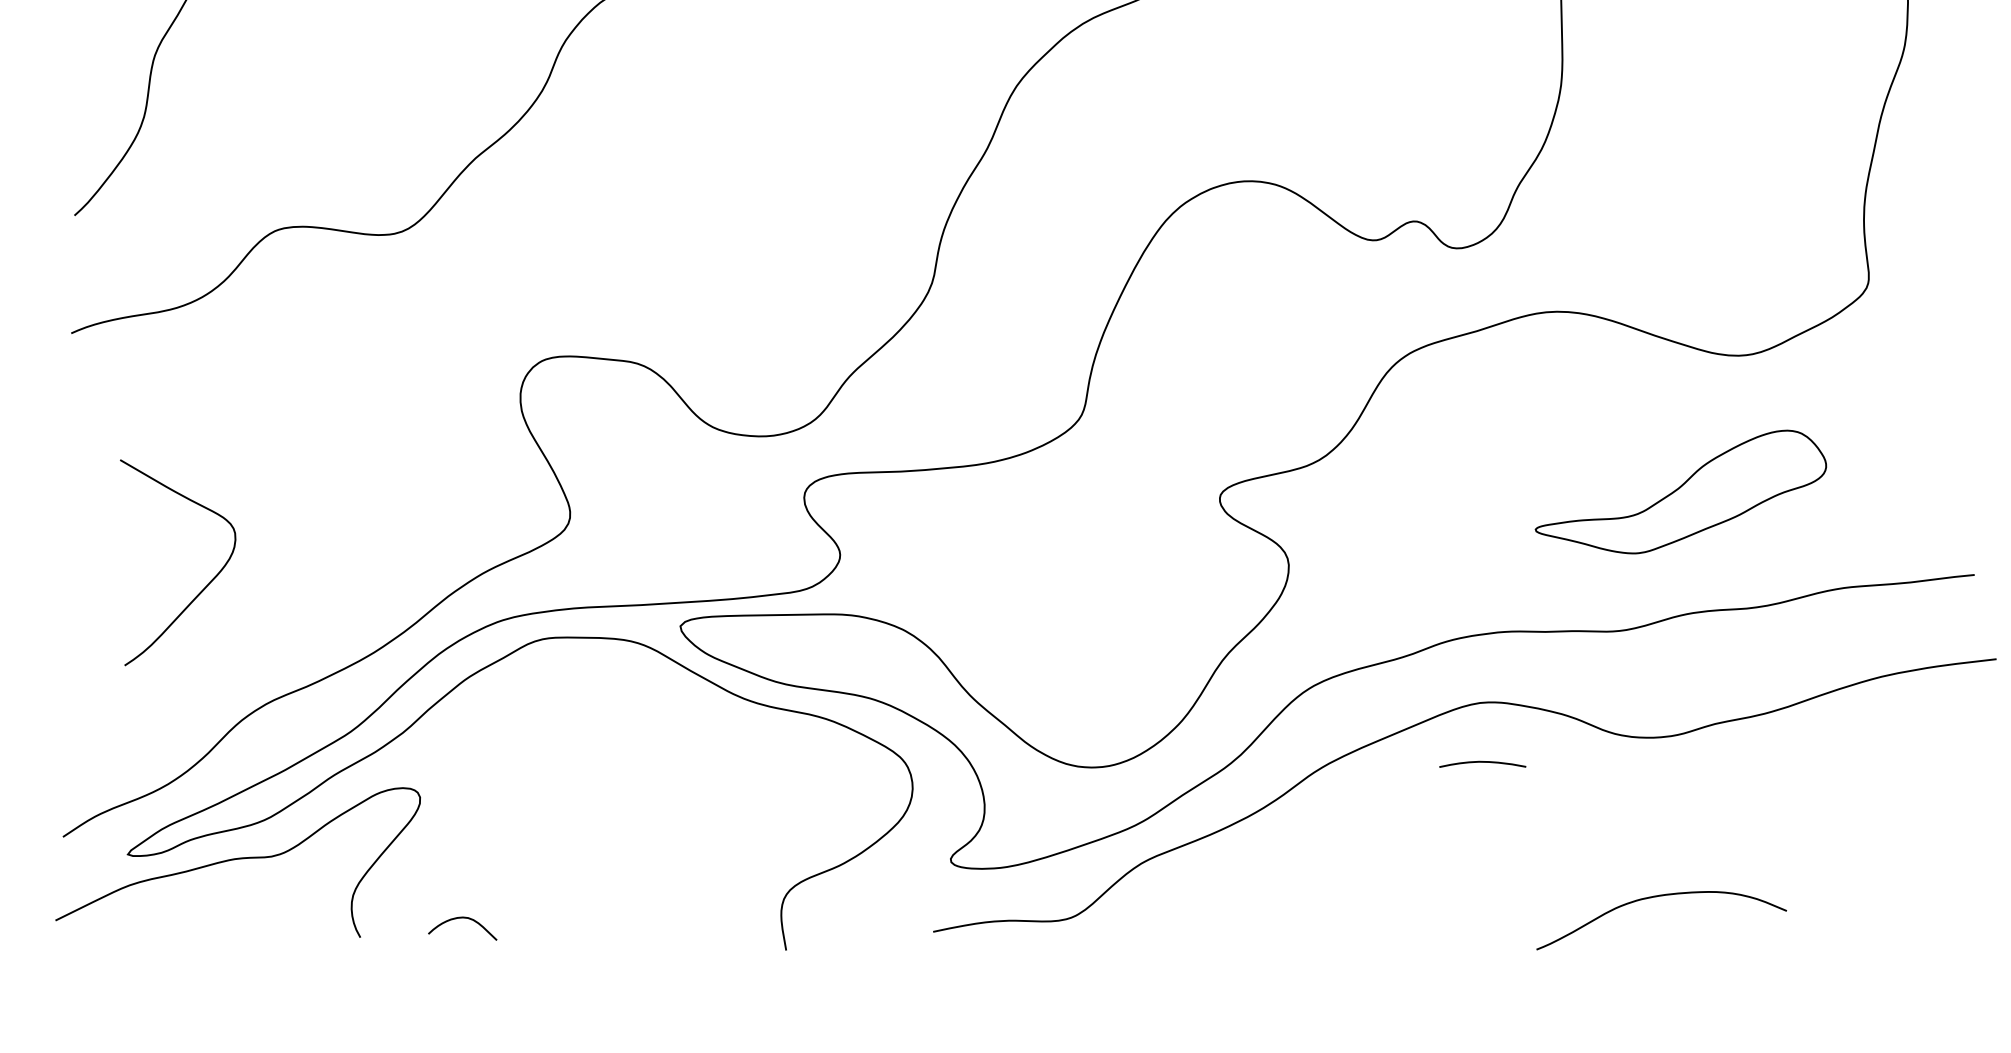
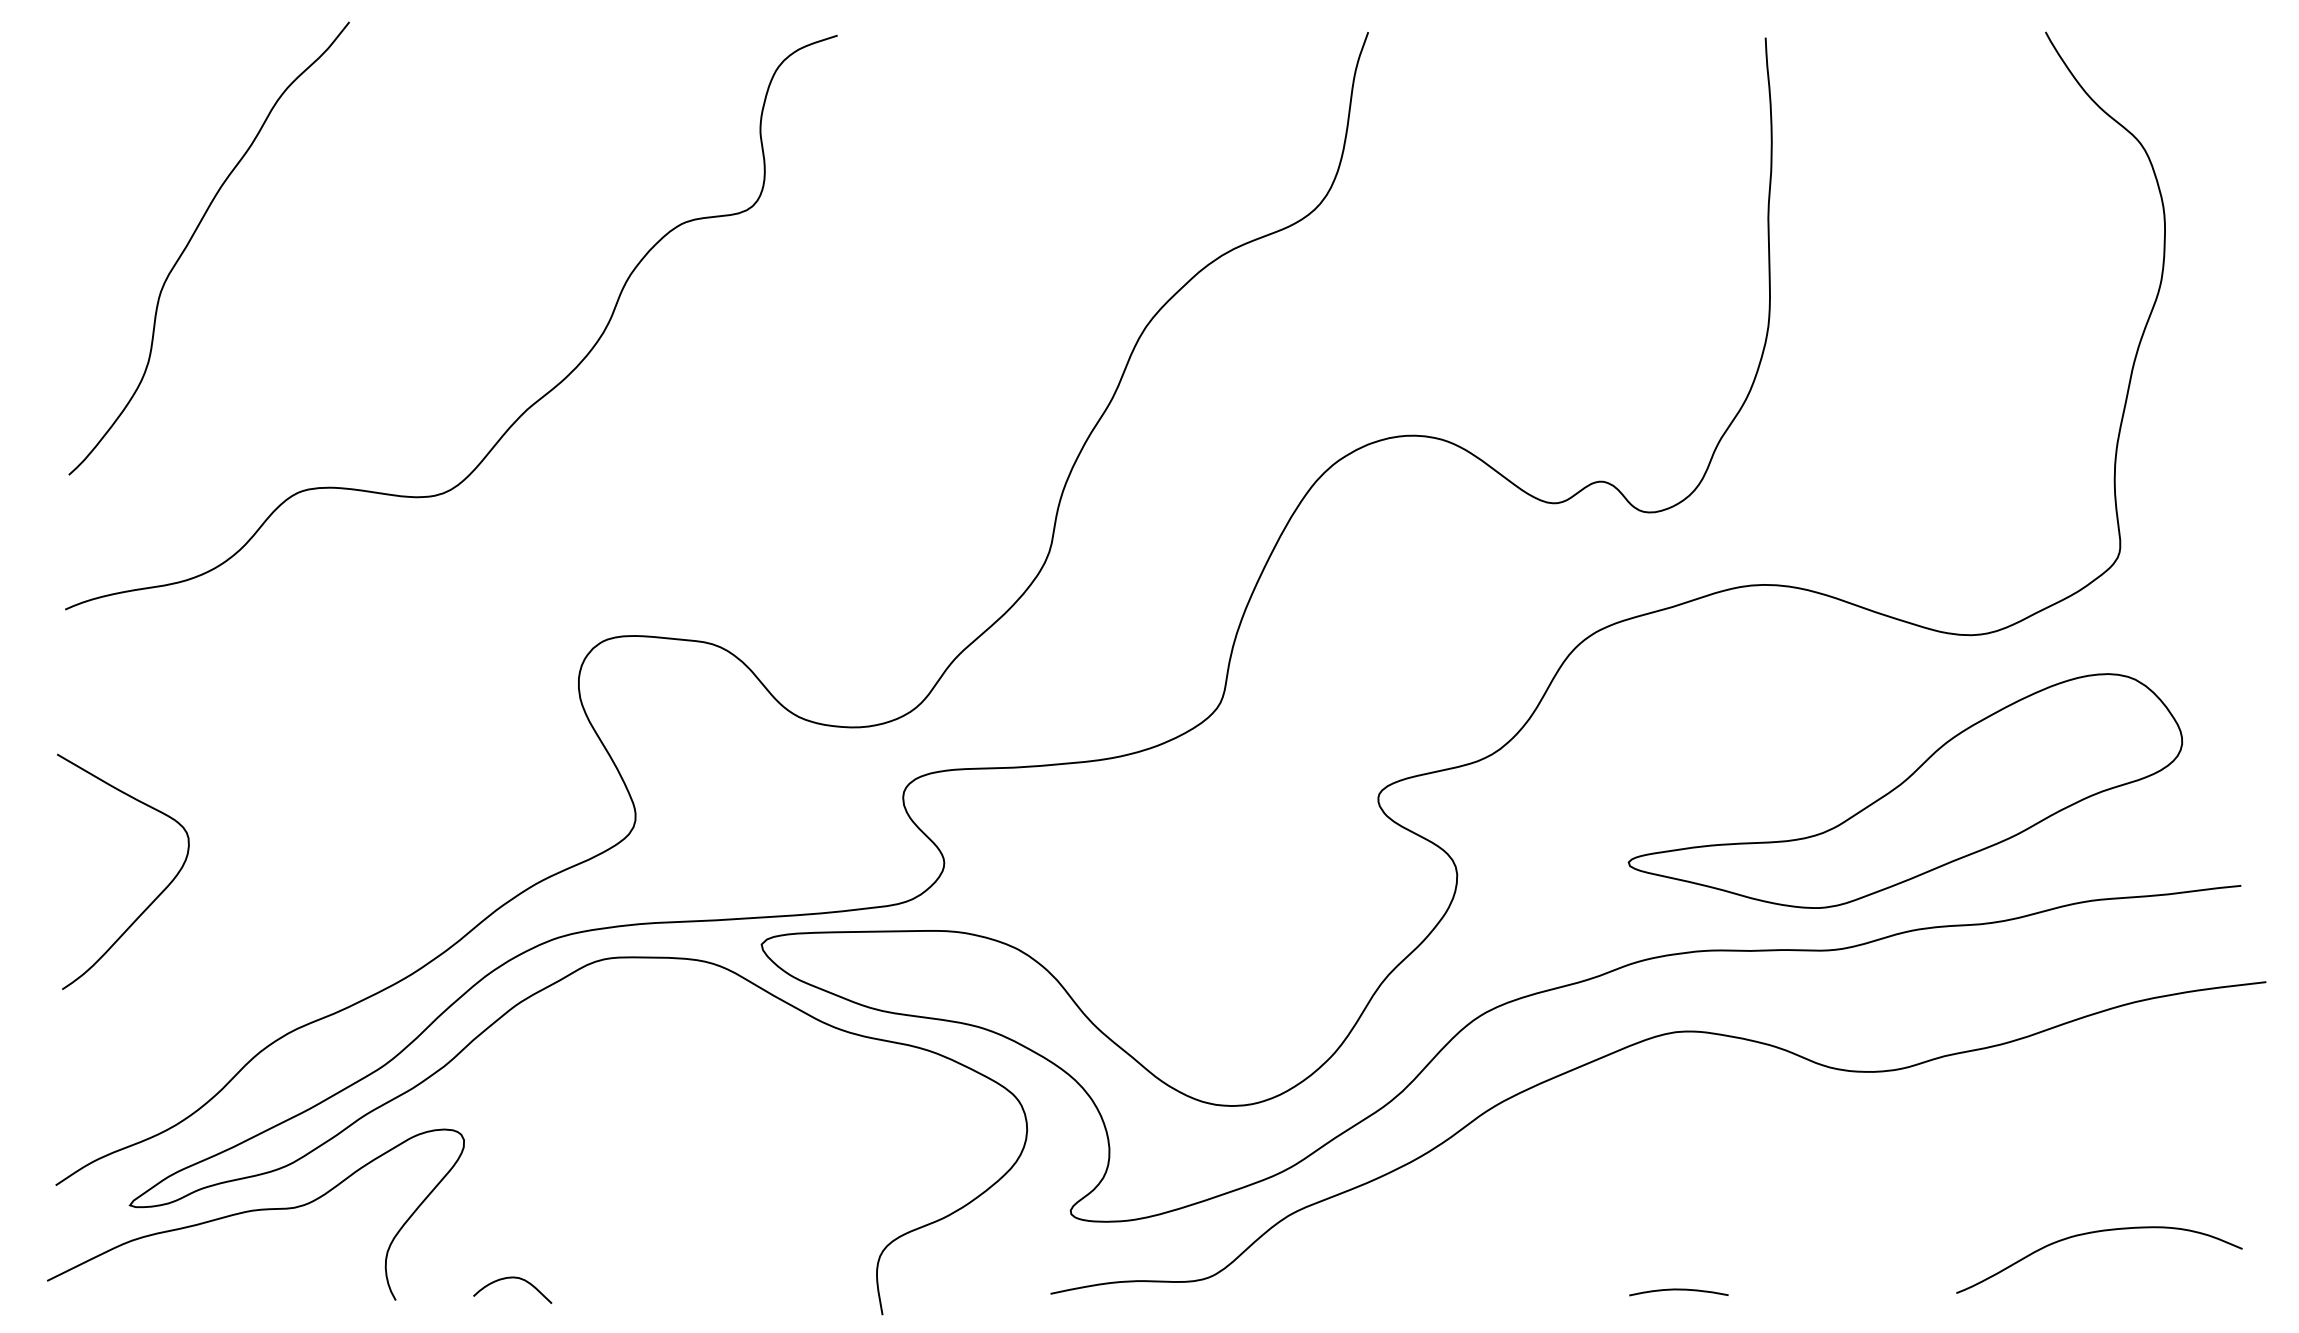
part: (1680, 491) -> (1905, 790), size x1.67
curve: (207, 584) -> (156, 896), moved
curve: (1482, 762) -> (1678, 1290), moved
curve: (1656, 897) -> (2093, 1233), moved

